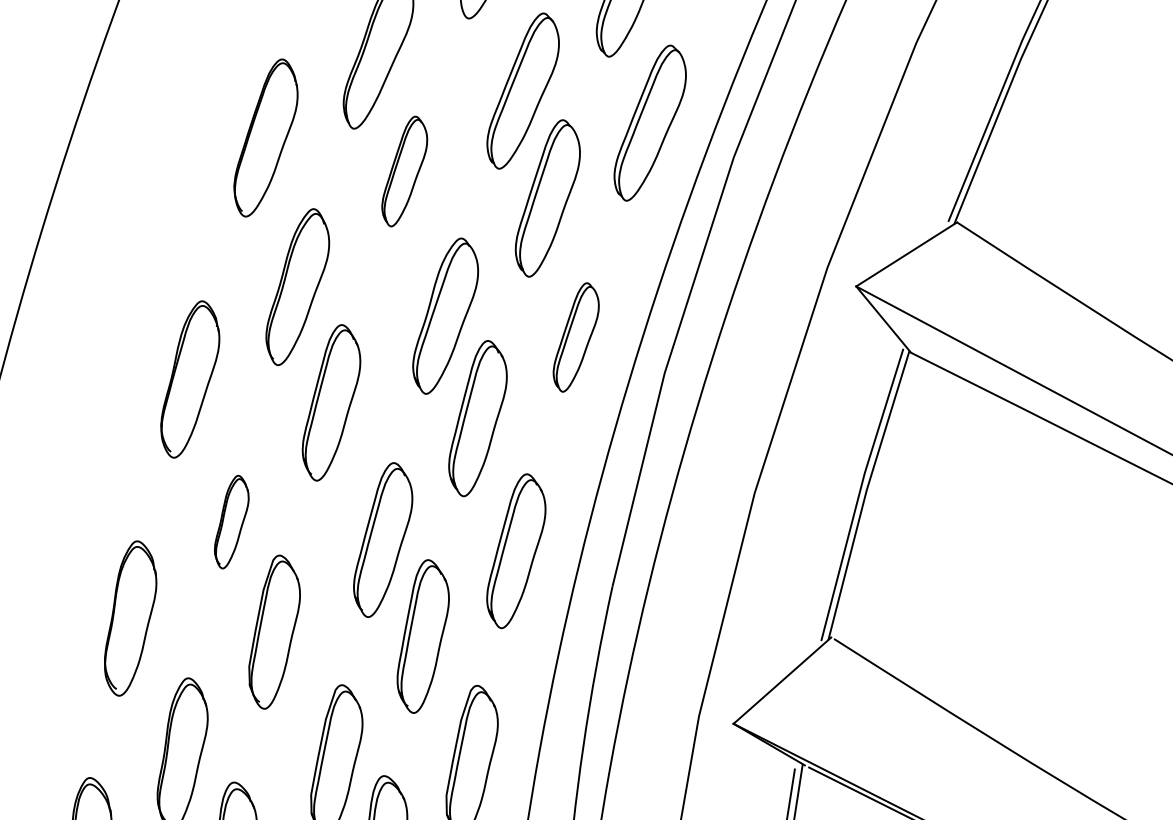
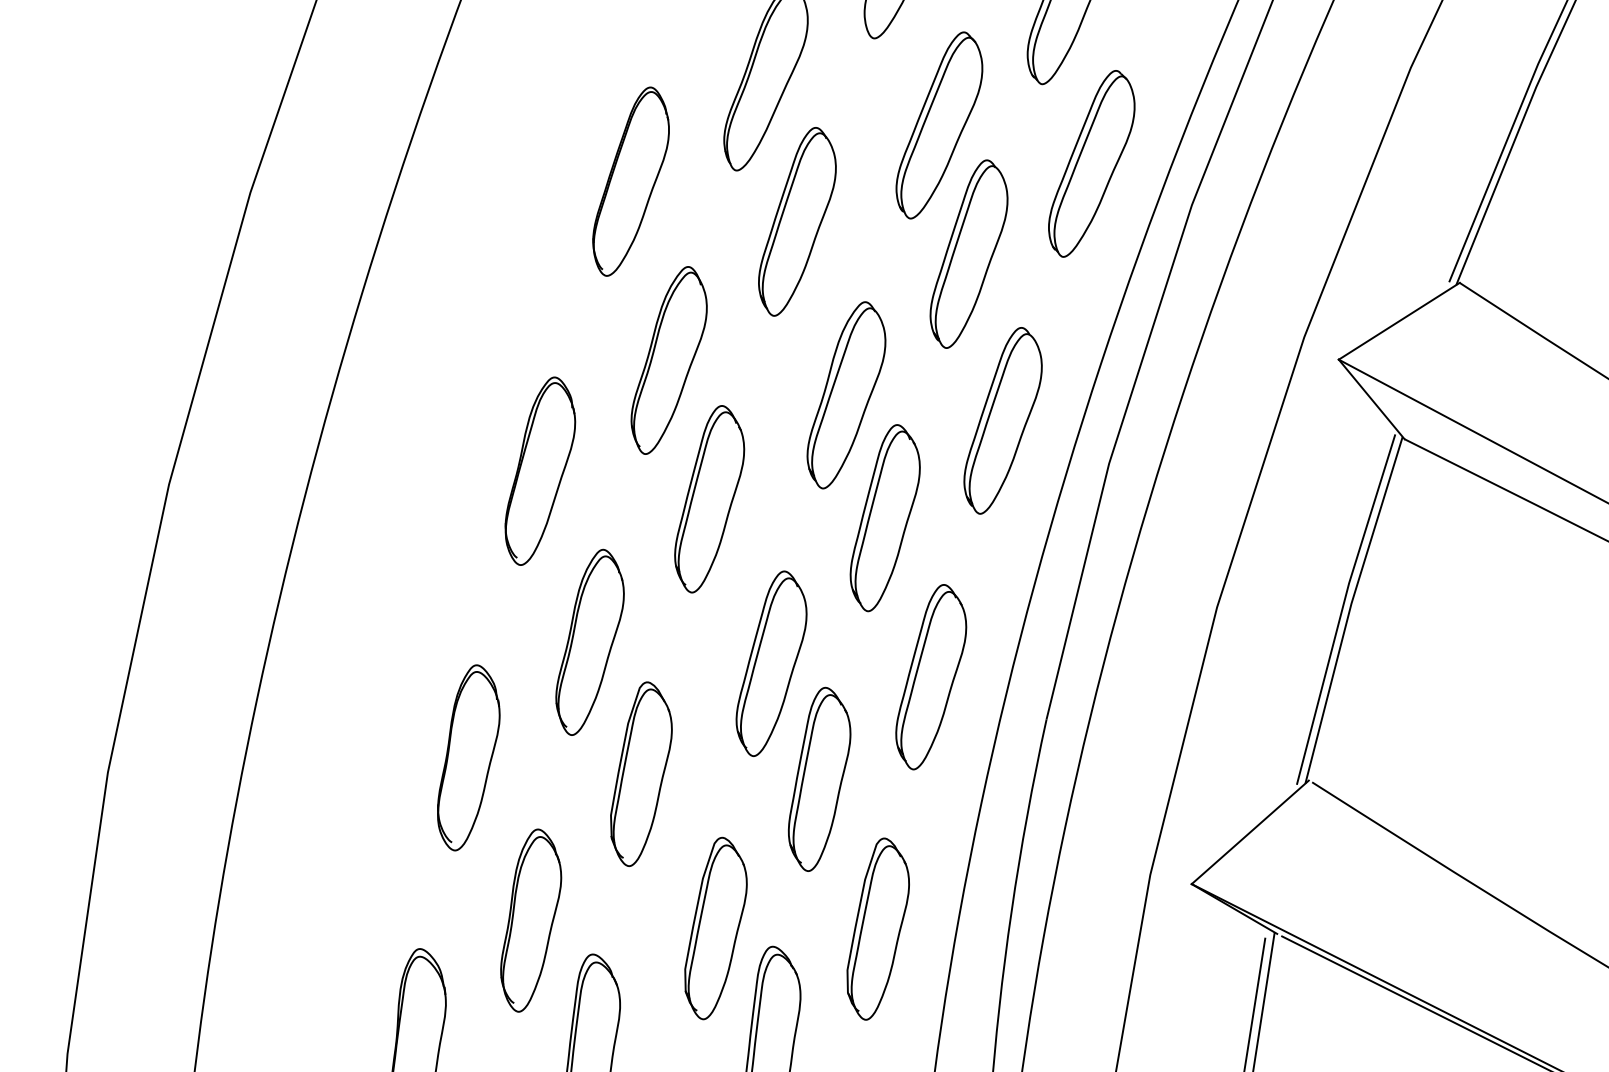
part: (404, 171) -> (797, 221), size x1.43
part: (575, 337) -> (1002, 420), size x1.43
part: (231, 521) -> (589, 641), size x1.67

